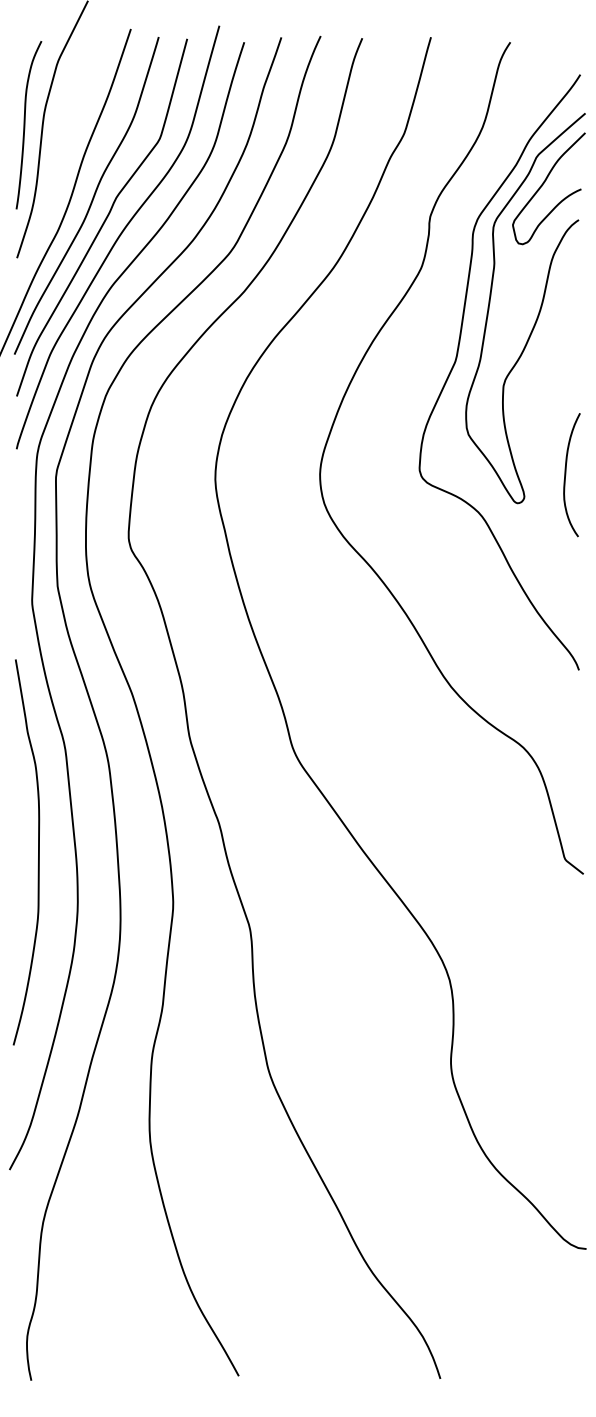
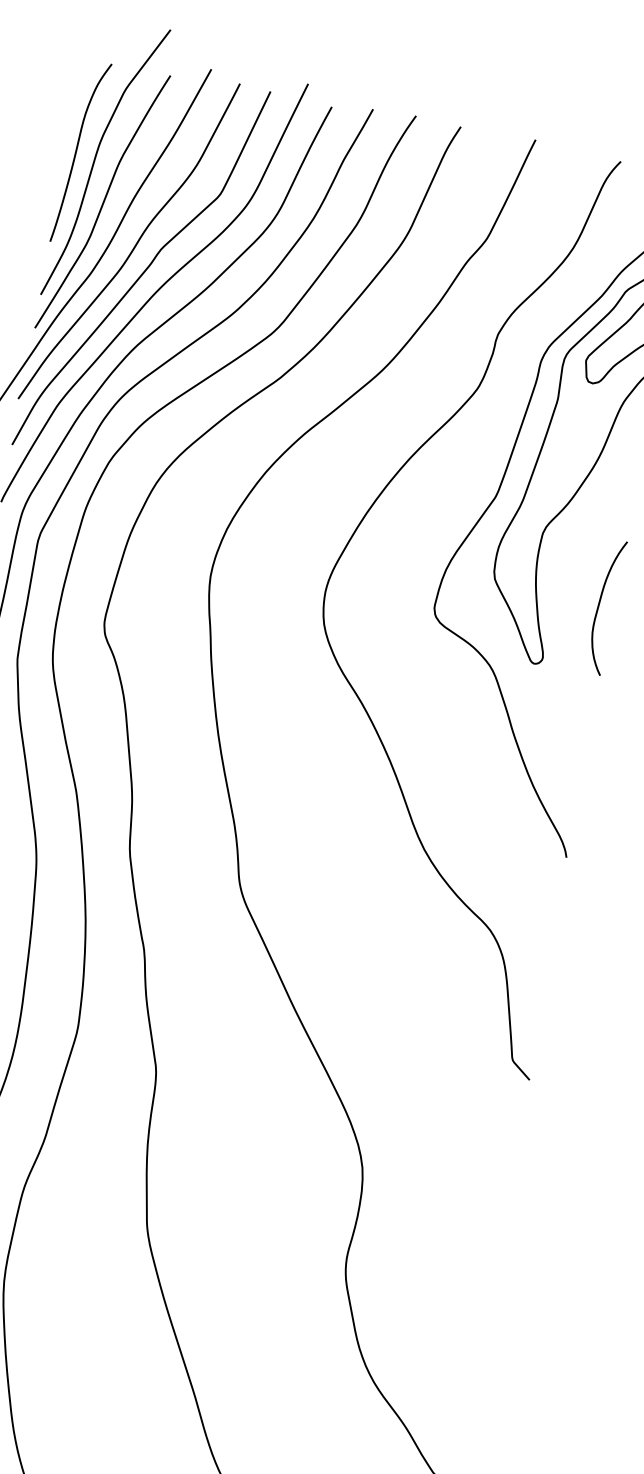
curve: (56, 164) -> (102, 201), added
curve: (566, 475) -> (599, 606), moved

